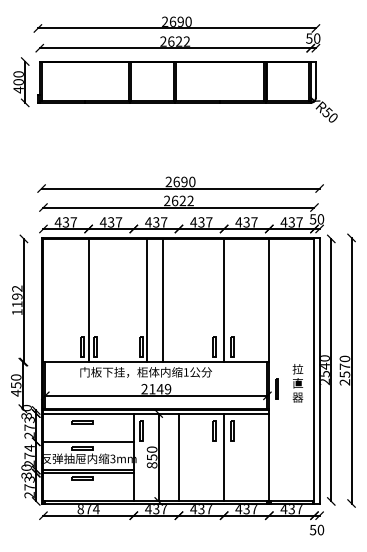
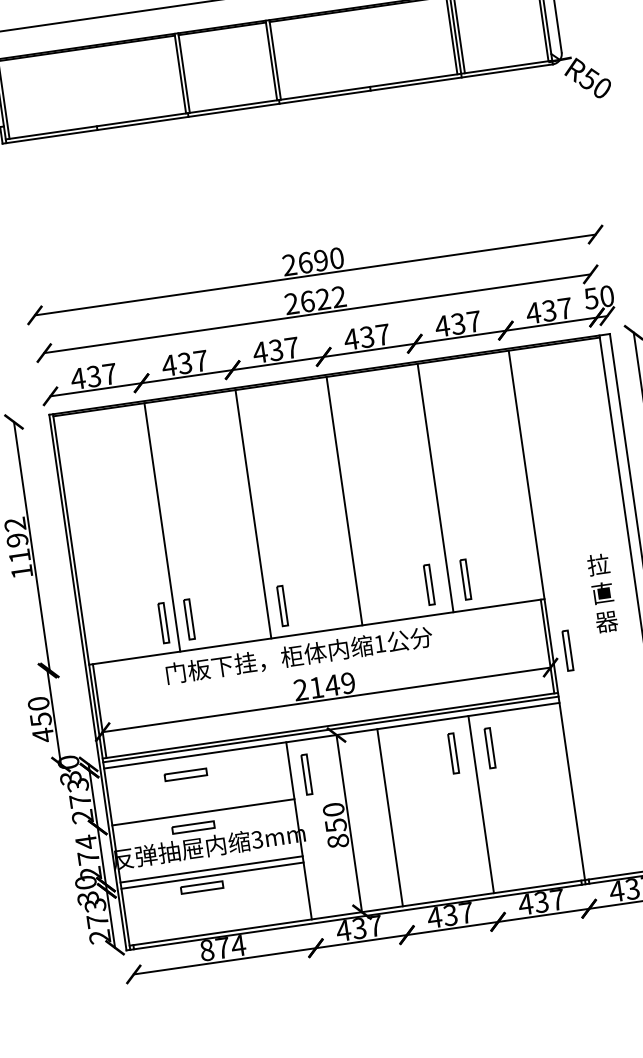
line: (146, 300) -> (252, 514), moved
line: (162, 300) -> (343, 501), moved
text: (297, 383) -> (601, 593), moved

